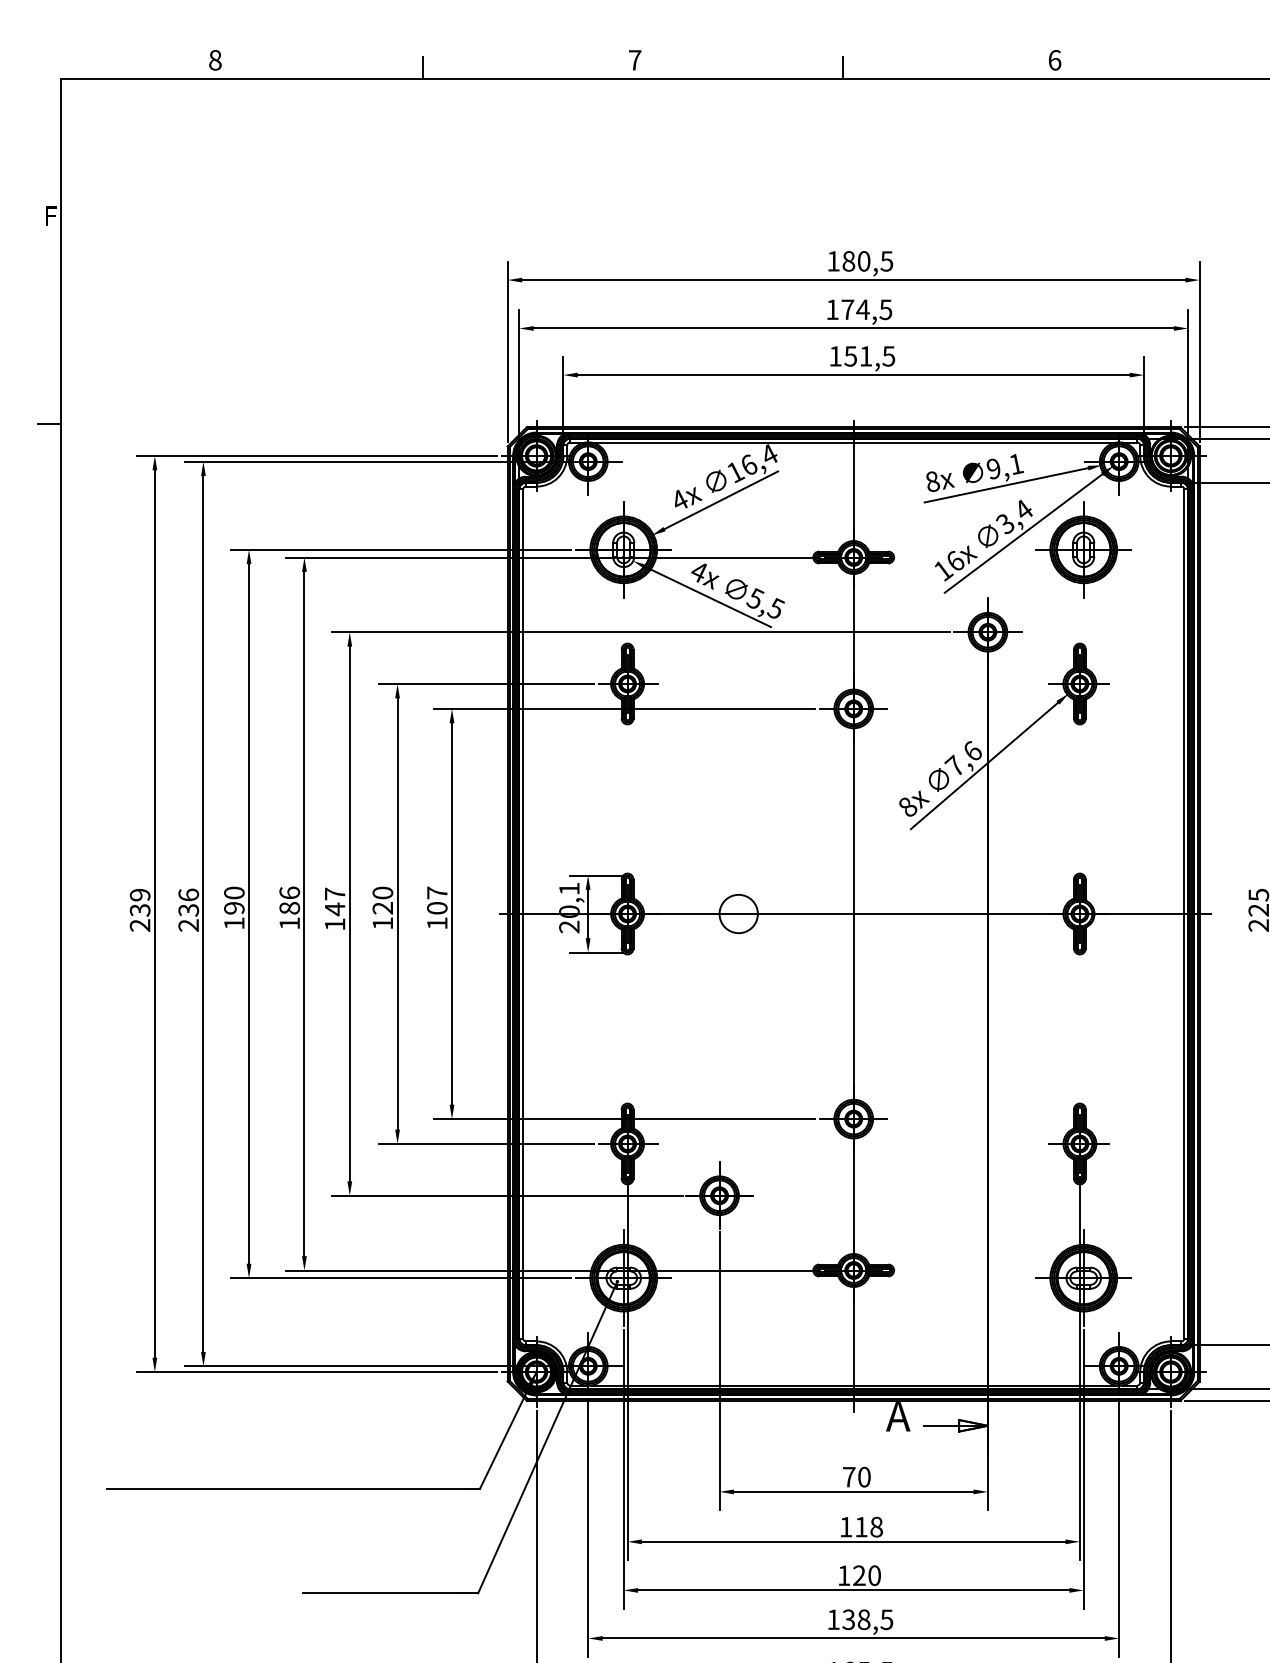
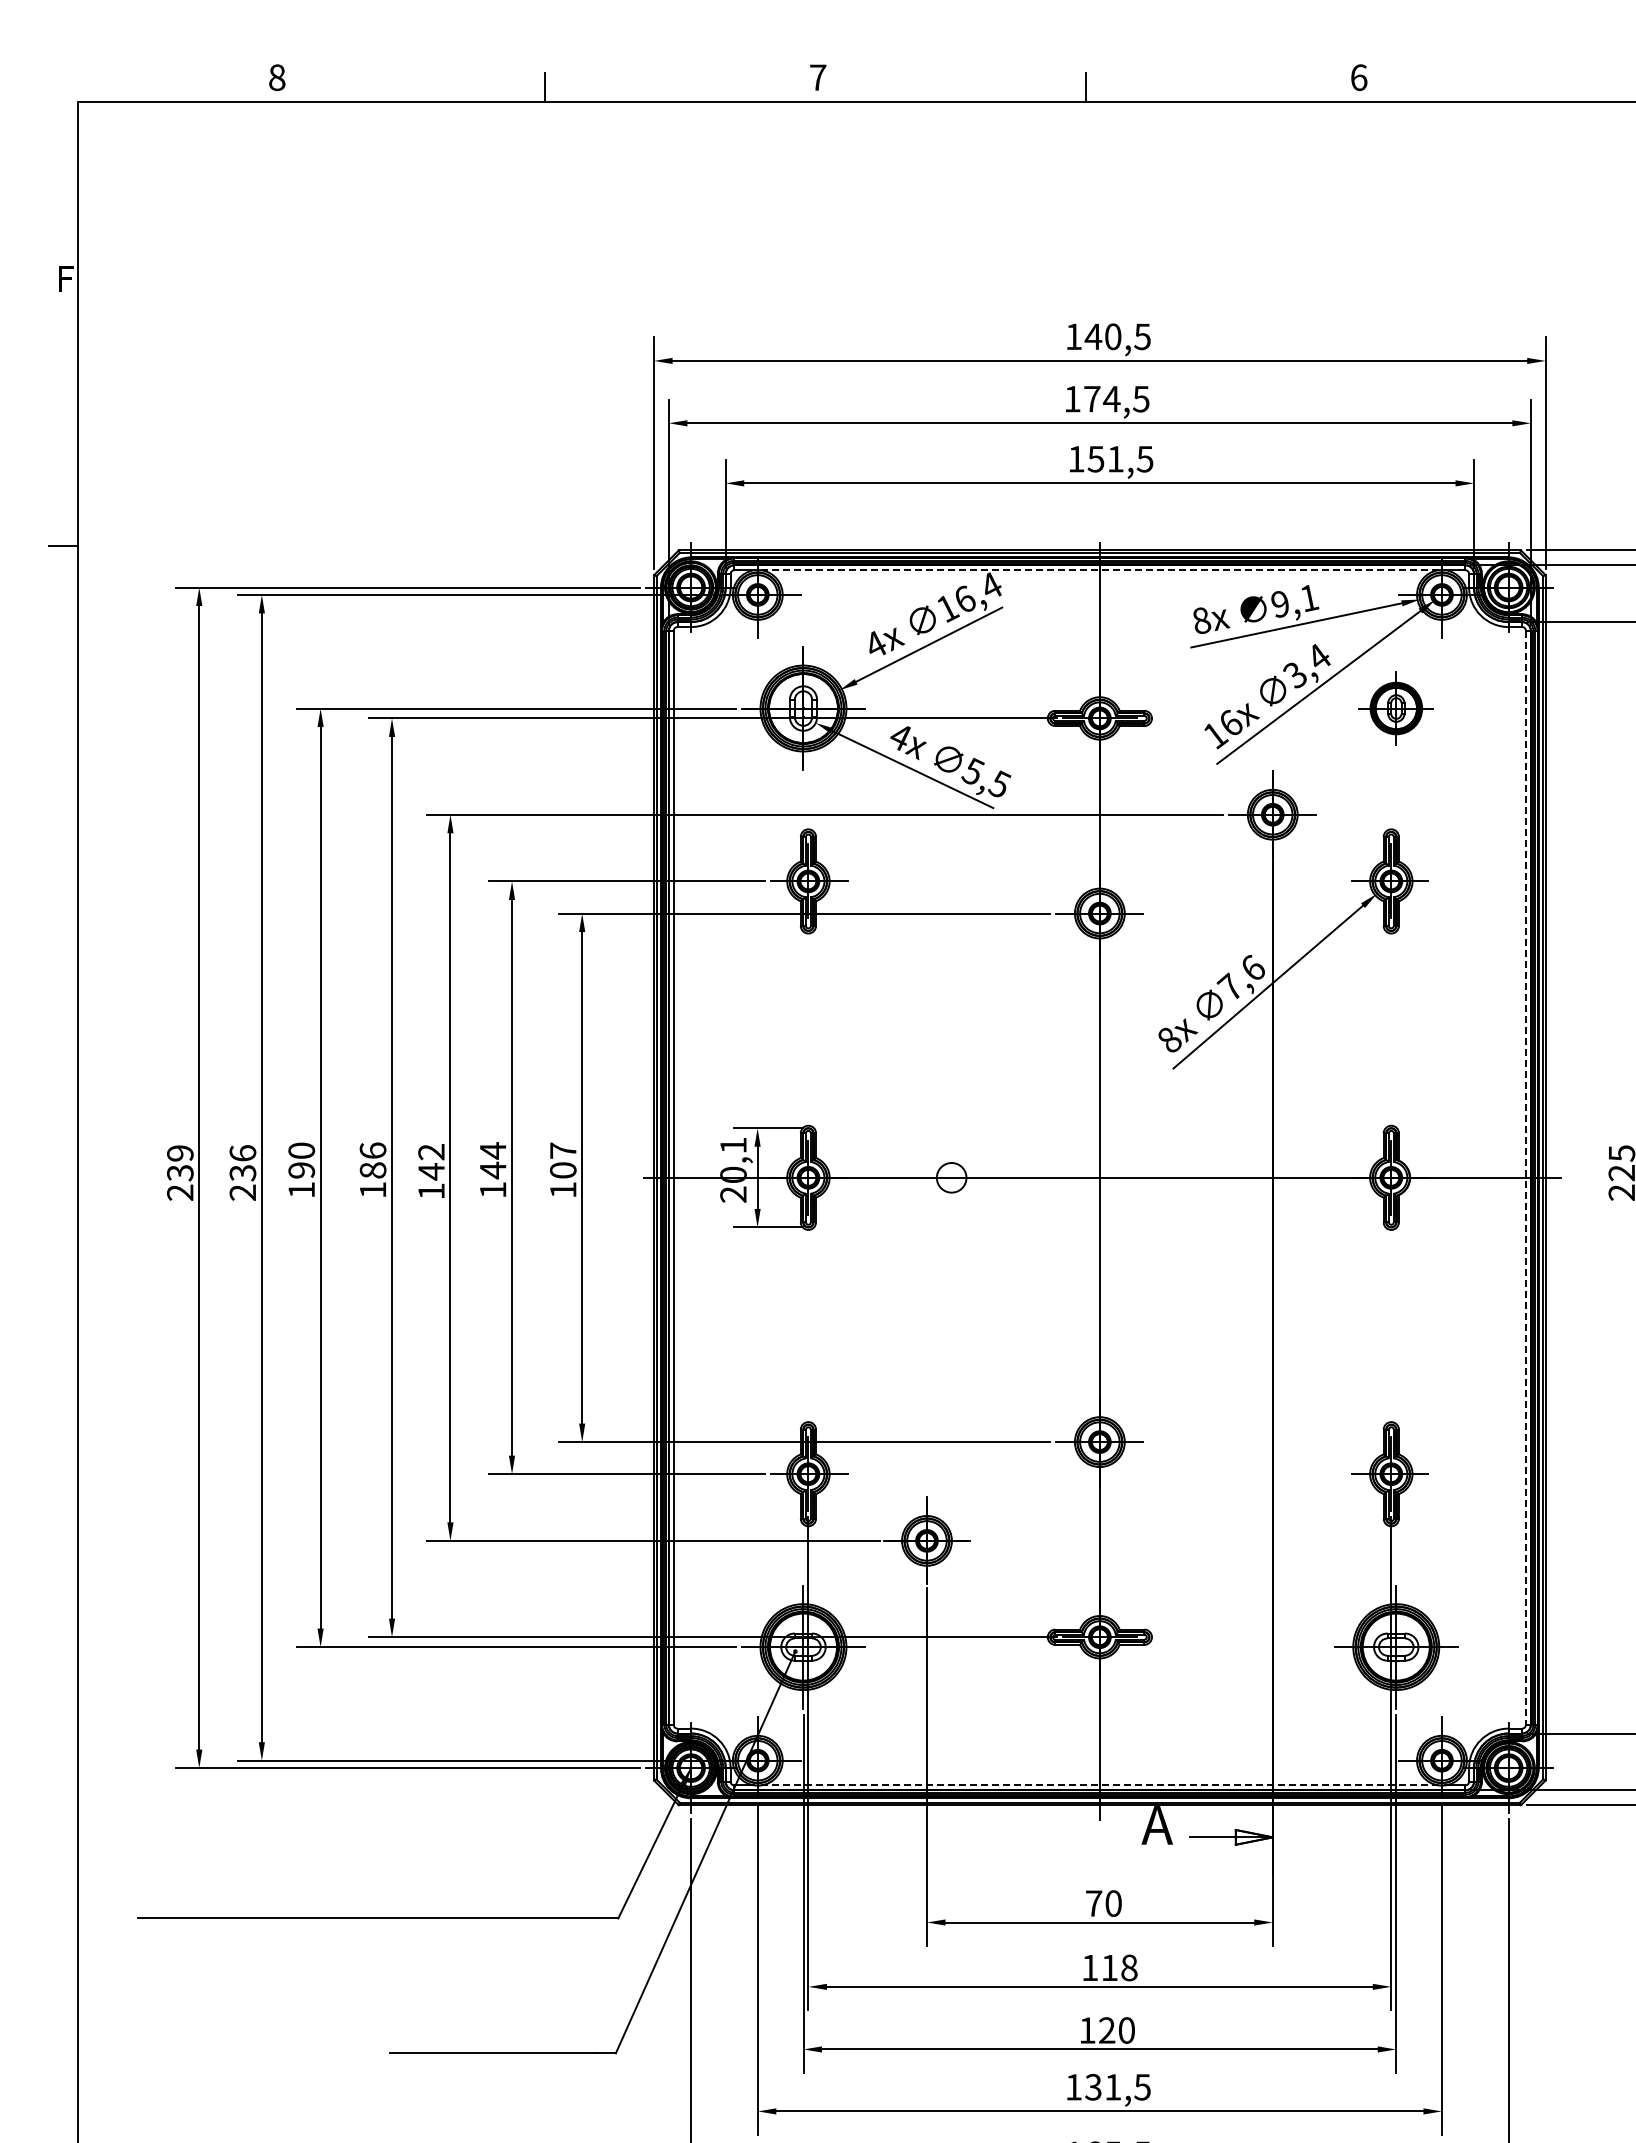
text: (848, 261) -> (1093, 336), 180,5 -> 140,5
line: (853, 442) -> (1099, 570), solid -> dashed
part: (1083, 549) -> (1396, 708), size x0.6
text: (335, 894) -> (431, 1152), 147 -> 142
text: (382, 900) -> (492, 1160), 120 -> 144
circle: (738, 913) -> (951, 1177), size x0.6
line: (1184, 914) -> (1525, 1178), solid -> dashed
line: (853, 1385) -> (1099, 1785), solid -> dashed
text: (864, 1619) -> (1113, 2087), 138,5 -> 131,5

